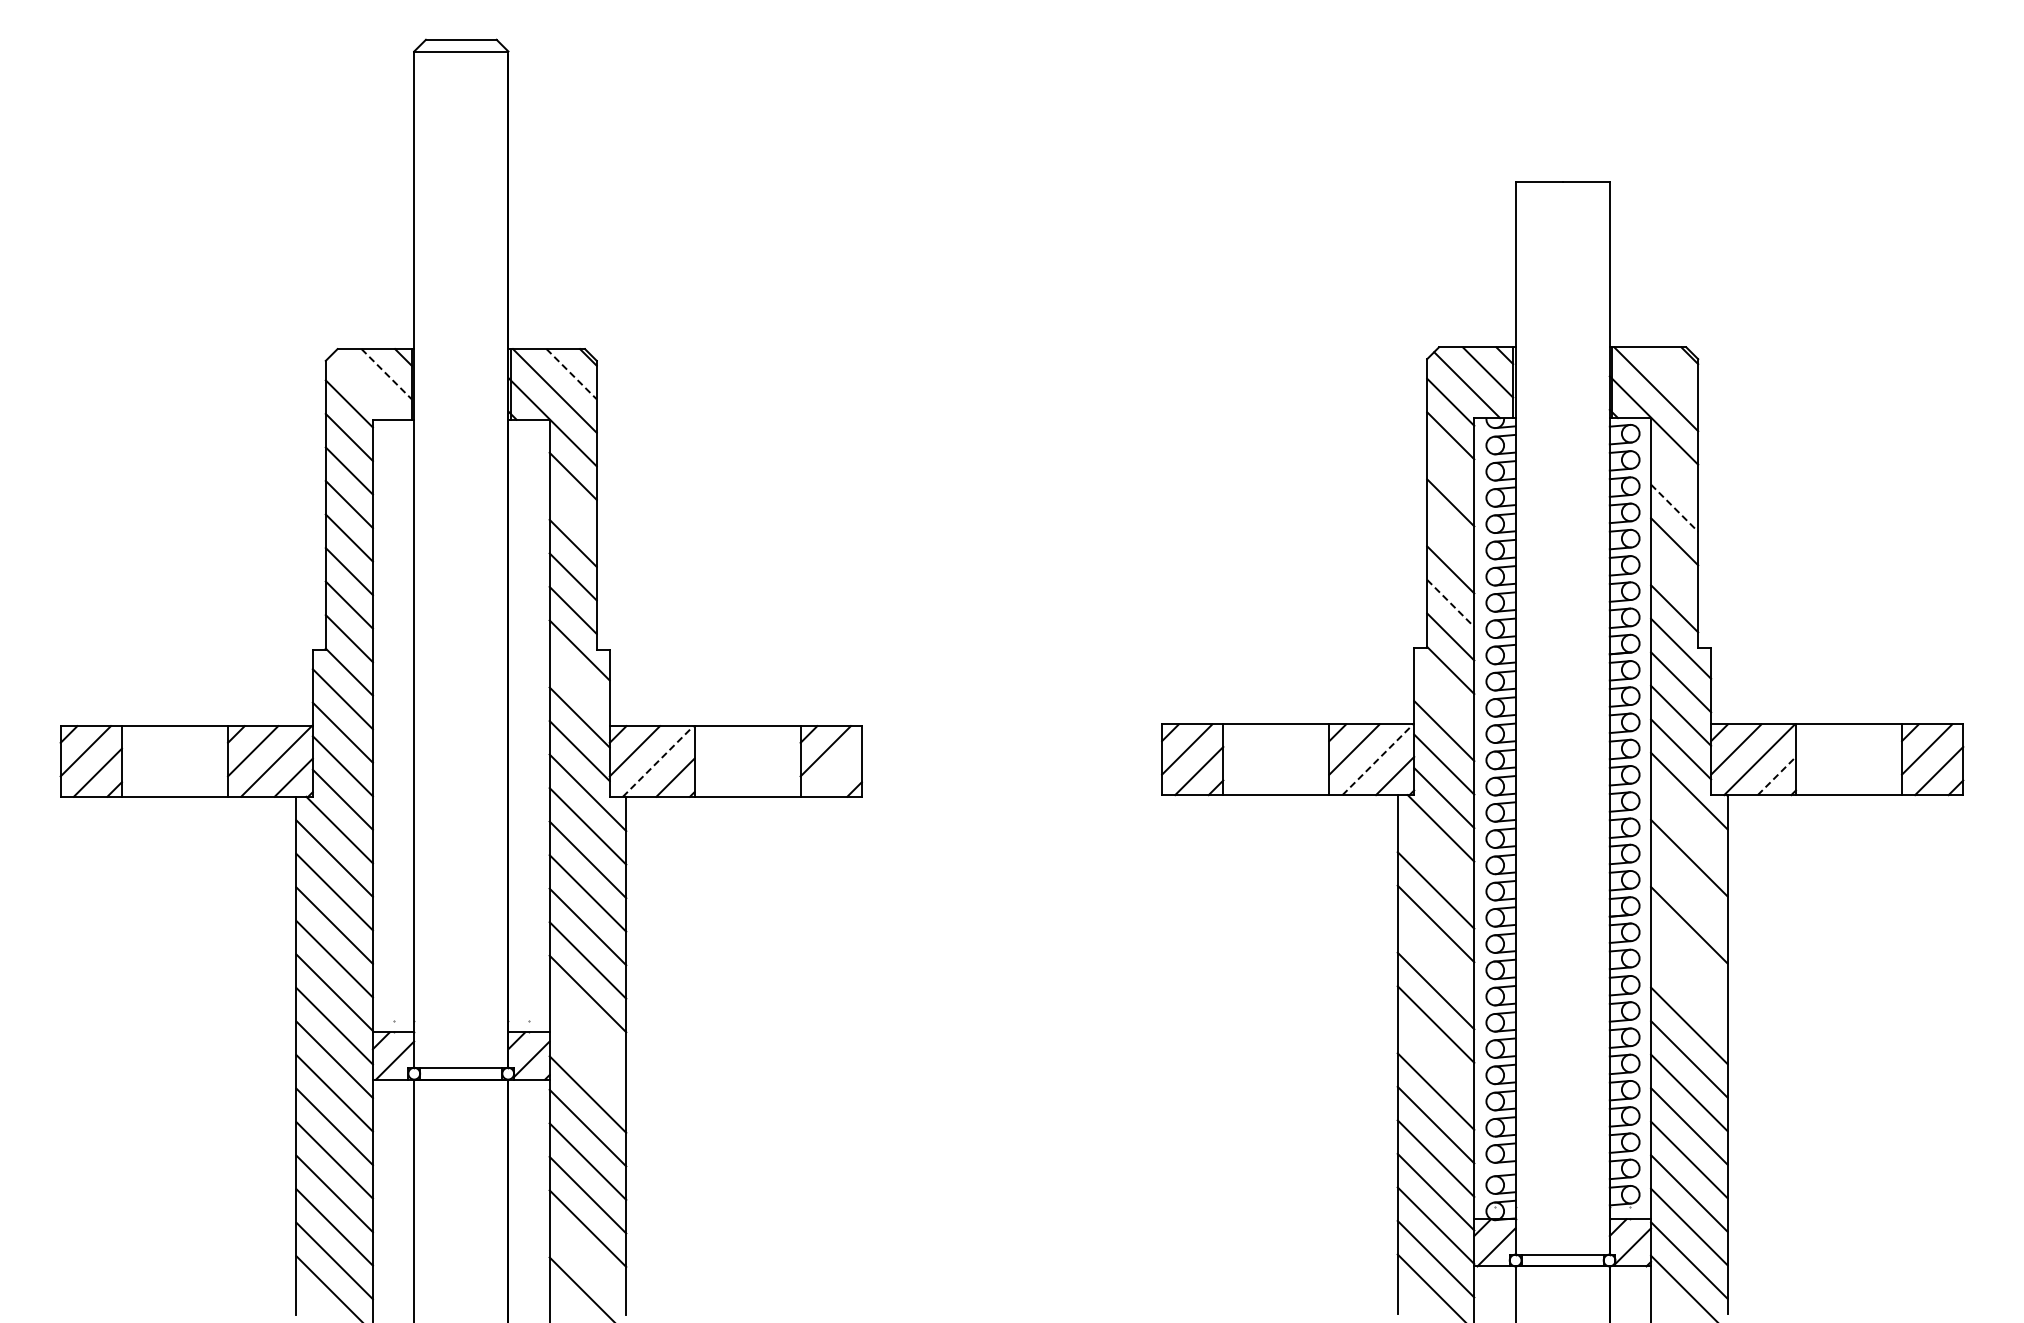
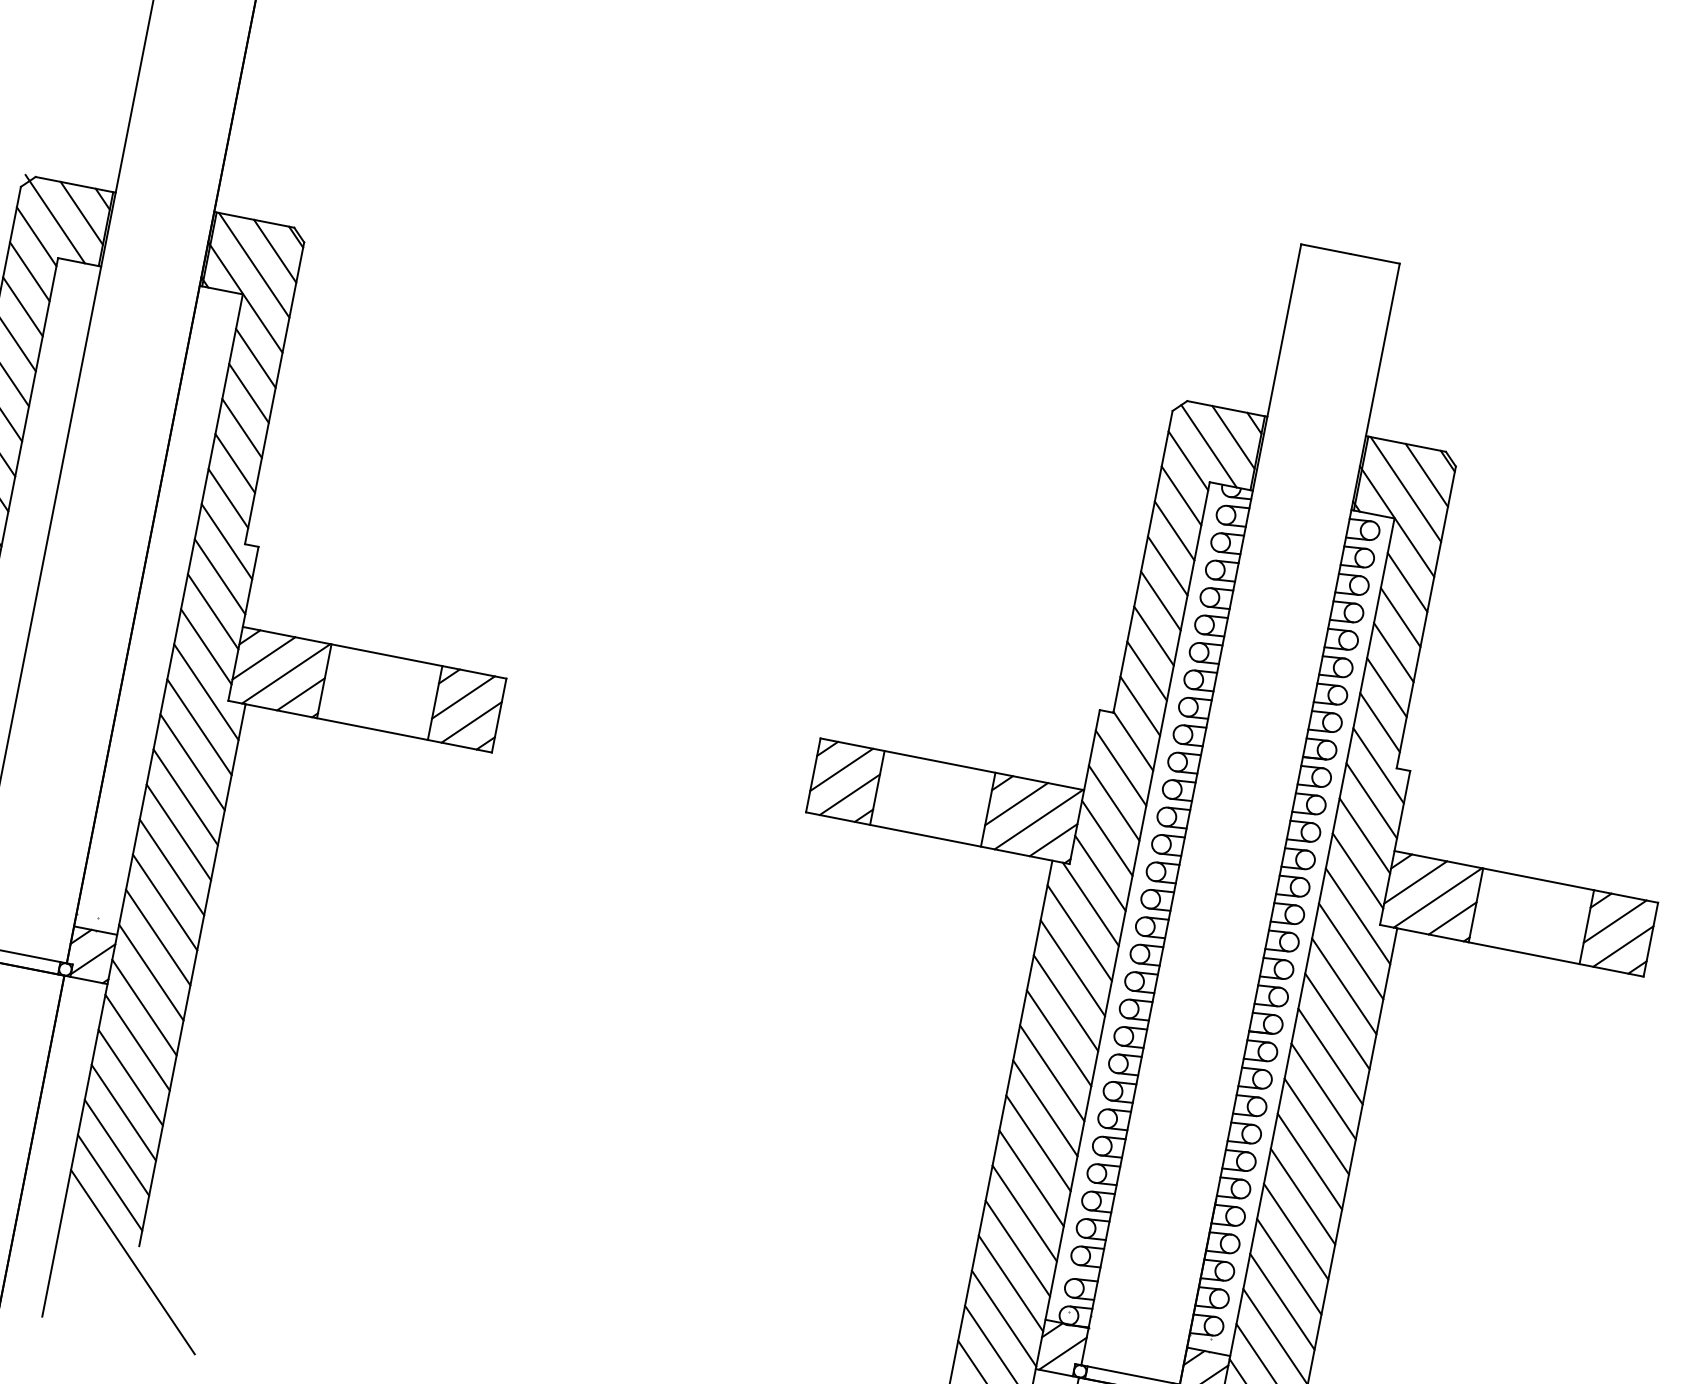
line: (1672, 372) -> (1426, 475), added
line: (386, 374) -> (81, 213), dashed -> solid
line: (571, 374) -> (274, 251), dashed -> solid
line: (363, 384) -> (55, 219), added
line: (1450, 468) -> (1174, 530), added
line: (1674, 474) -> (1407, 582), added
line: (1674, 508) -> (1400, 617), dashed -> solid
line: (572, 509) -> (248, 392), added
line: (1450, 535) -> (1160, 600), added
line: (1674, 574) -> (1386, 686), added
line: (1451, 603) -> (1147, 671), dashed -> solid
line: (579, 683) -> (219, 576), added
line: (1444, 697) -> (1121, 768), added
line: (1377, 759) -> (1038, 819), dashed -> solid
line: (658, 761) -> (286, 673), dashed -> solid
line: (837, 772) -> (471, 722), added
line: (1777, 775) -> (1453, 918), dashed -> solid
line: (1689, 824) -> (1351, 951), added
line: (1435, 856) -> (1079, 932), added
line: (1689, 891) -> (1337, 1021), added
line: (1435, 957) -> (1058, 1038), added
line: (1689, 958) -> (1323, 1091), added
line: (1689, 992) -> (1316, 1126), added
line: (587, 1027) -> (157, 937), added
line: (1435, 1057) -> (1038, 1142), added
line: (587, 1060) -> (150, 971), added
line: (587, 1261) -> (109, 1182), added

